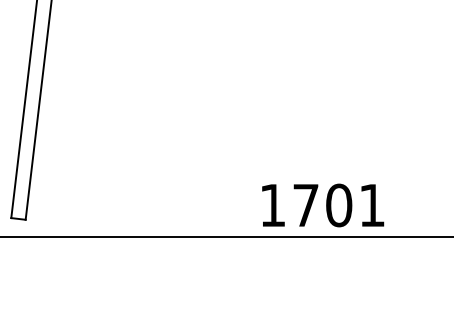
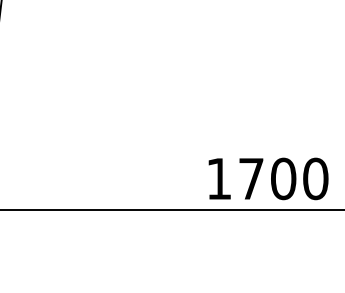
text: (372, 205) -> (316, 178), 1701 -> 1700

